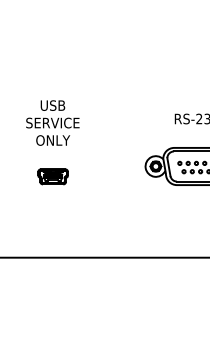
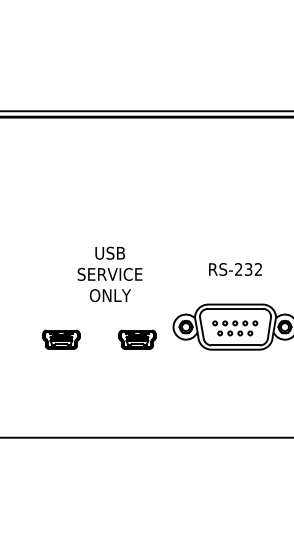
text: (52, 123) -> (109, 274), moved
part: (115, 176) -> (137, 339), added

